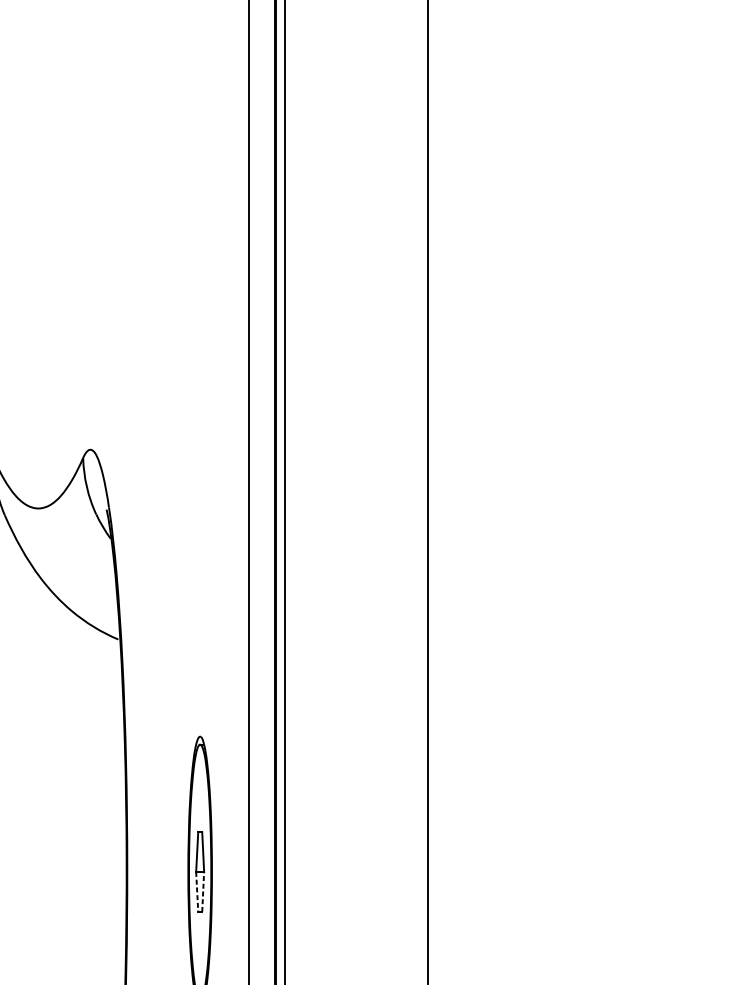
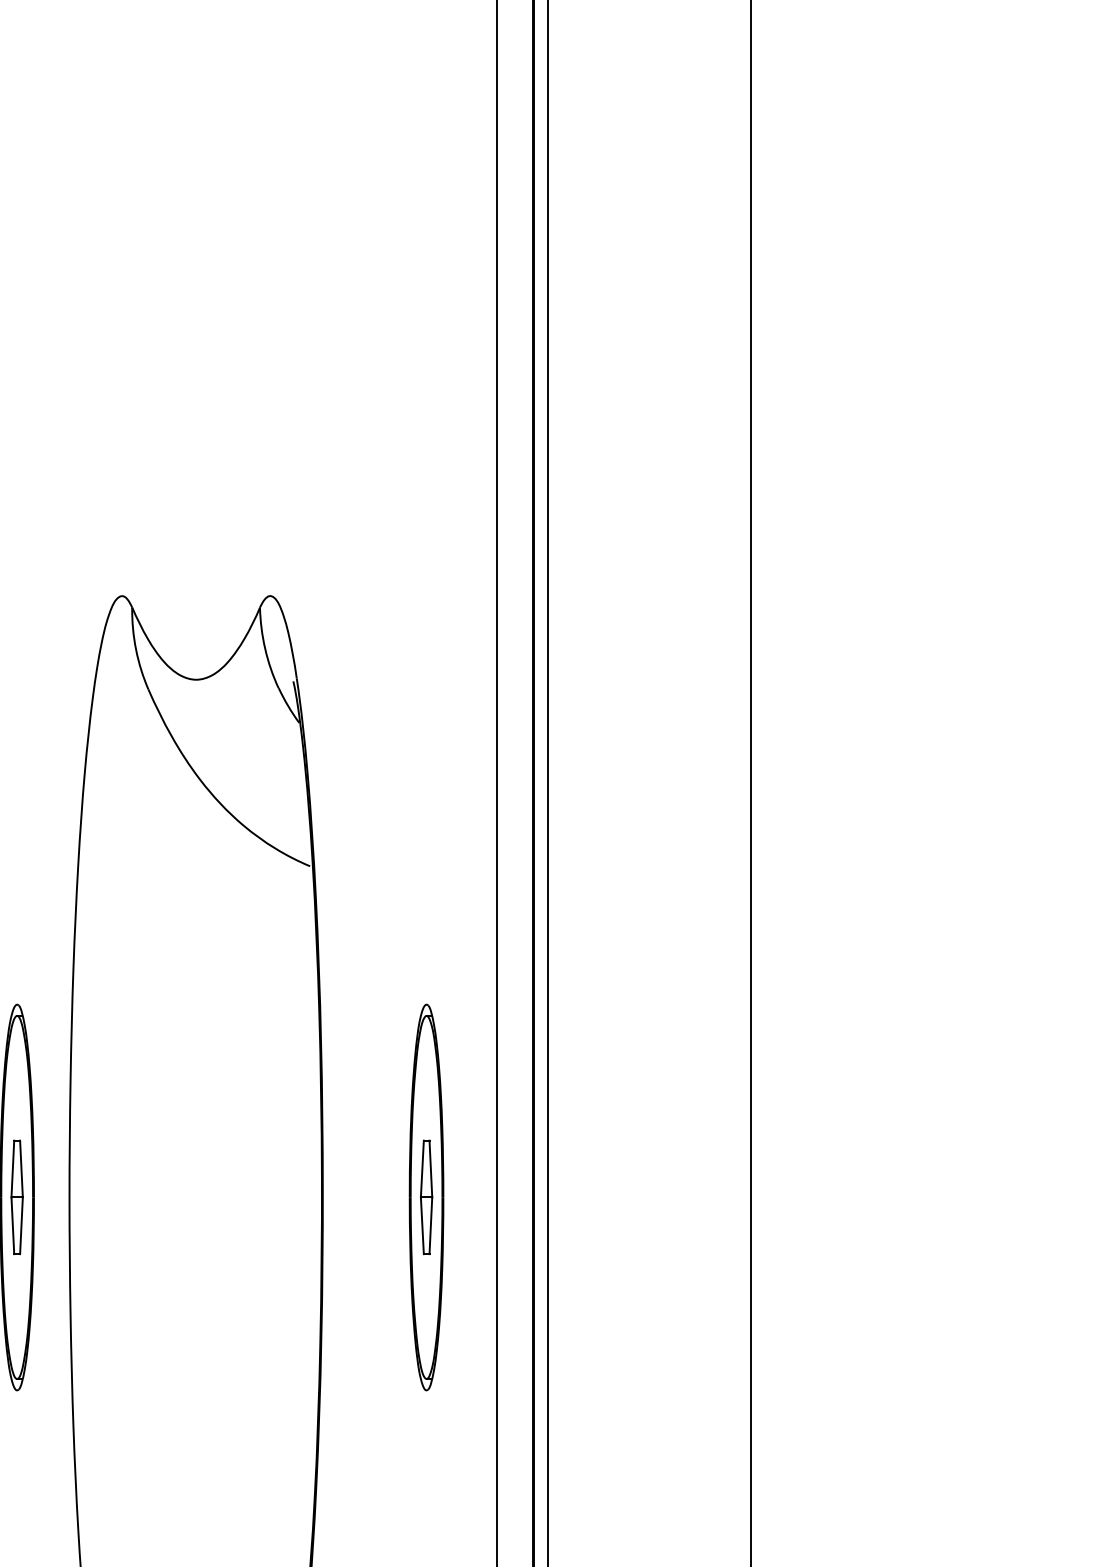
line: (202, 891) -> (430, 1225), dashed -> solid
line: (197, 892) -> (422, 1226), dashed -> solid

